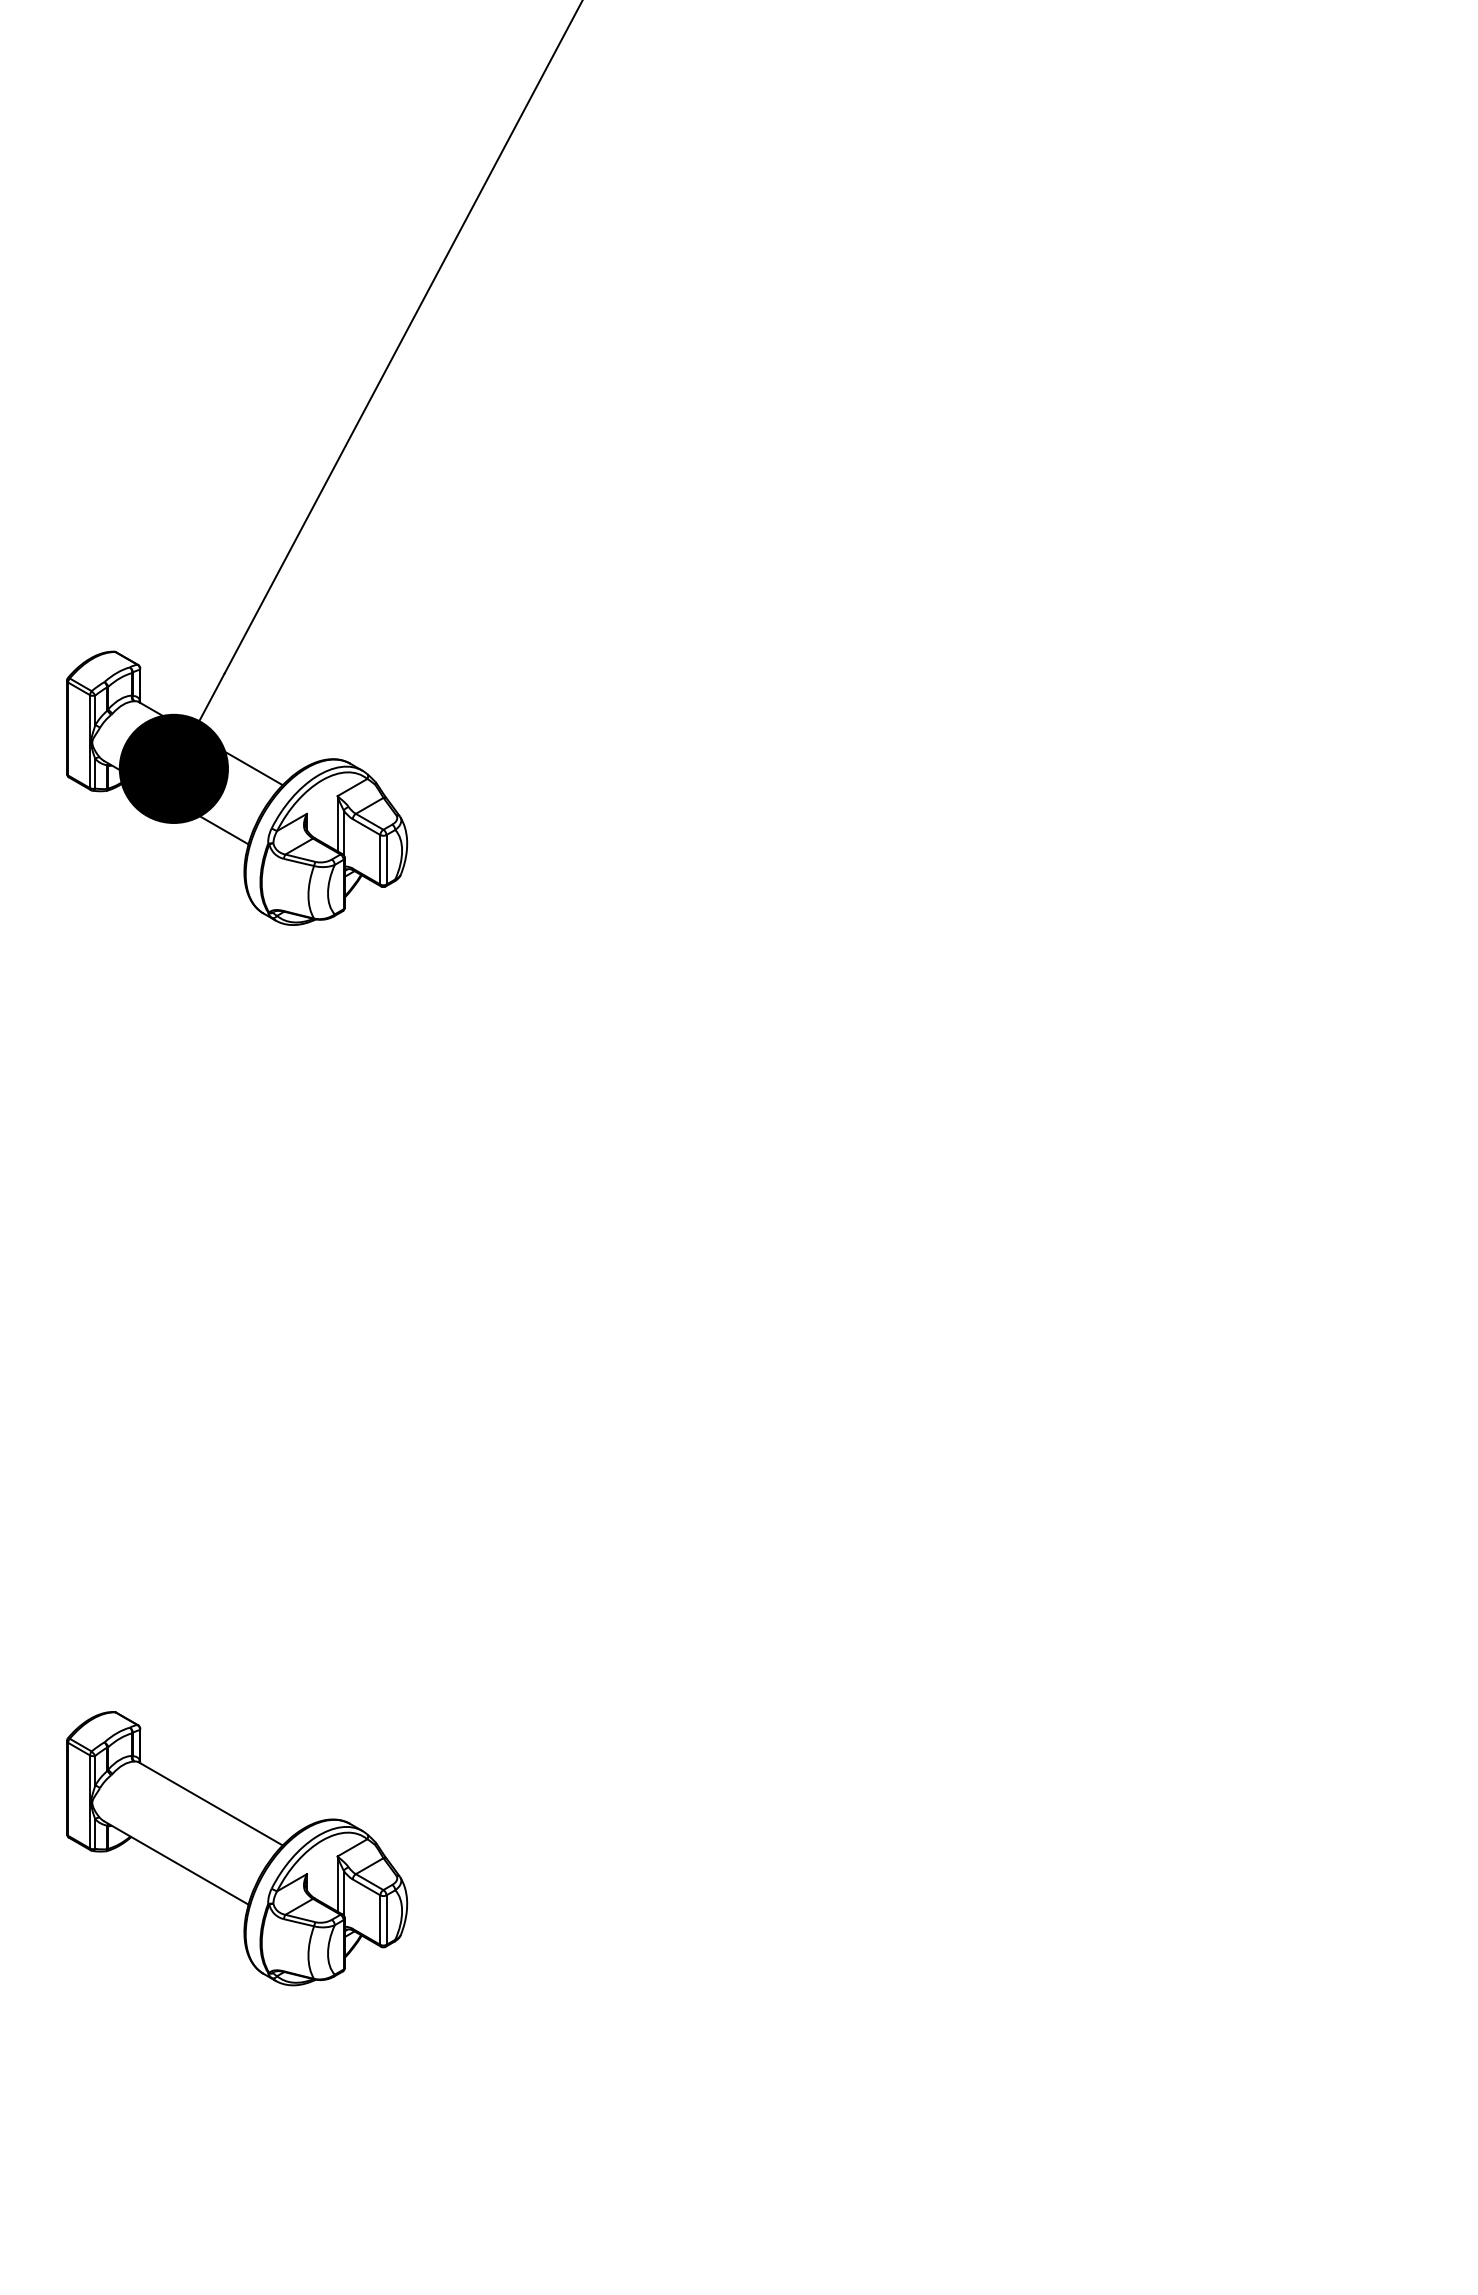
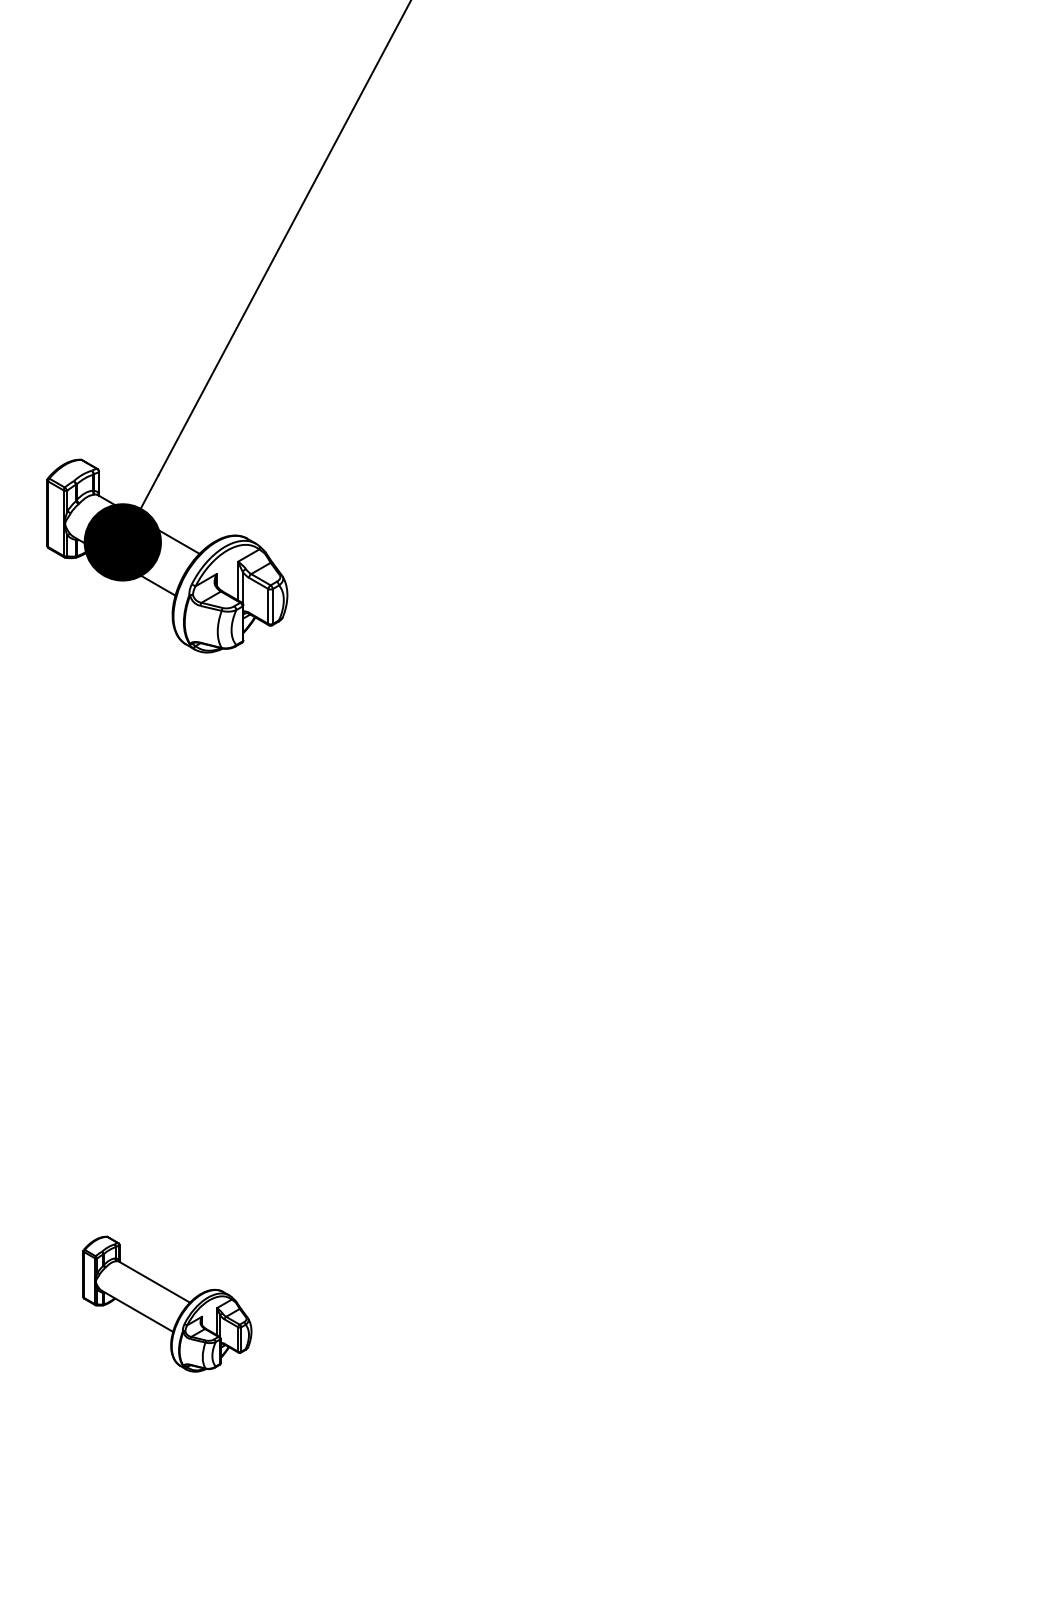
part: (237, 1848) -> (167, 1304), size x0.7

